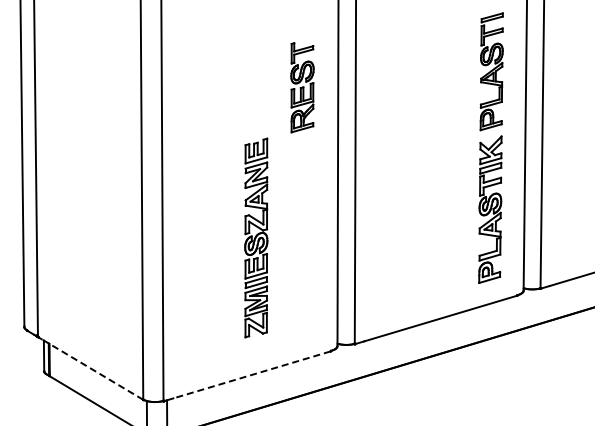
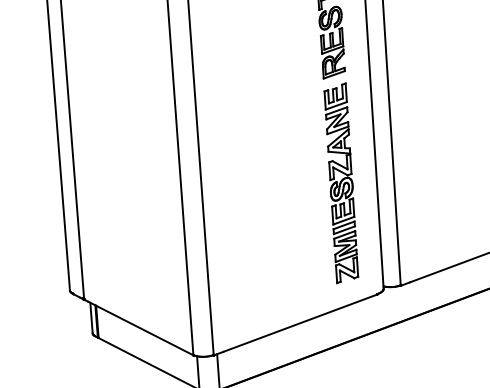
part: (256, 237) -> (341, 182), moved
line: (92, 369) -> (140, 328), dashed -> solid
line: (251, 375) -> (299, 323), dashed -> solid

